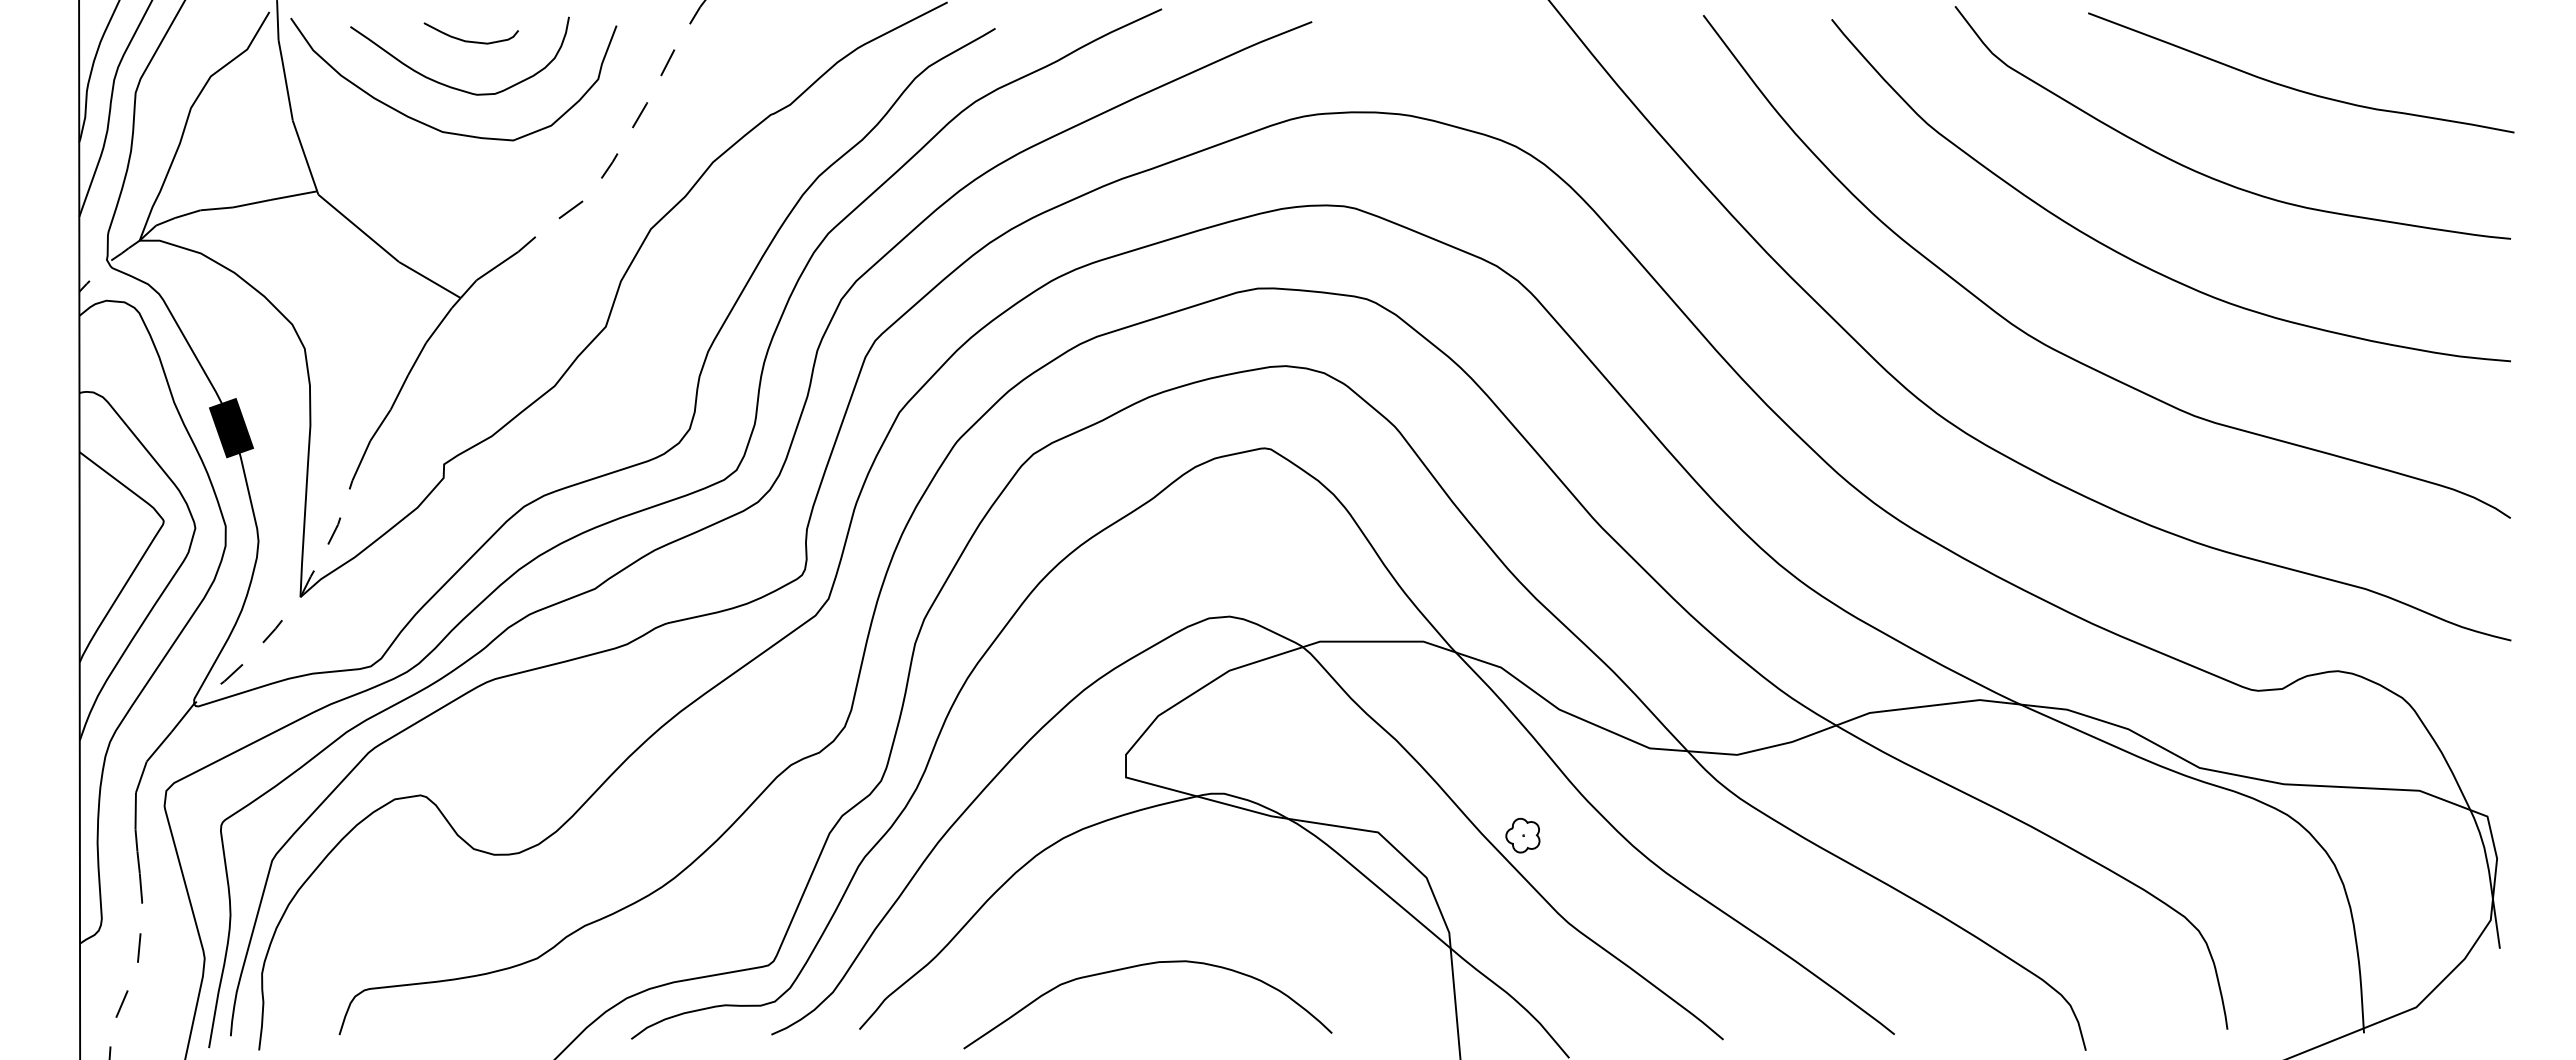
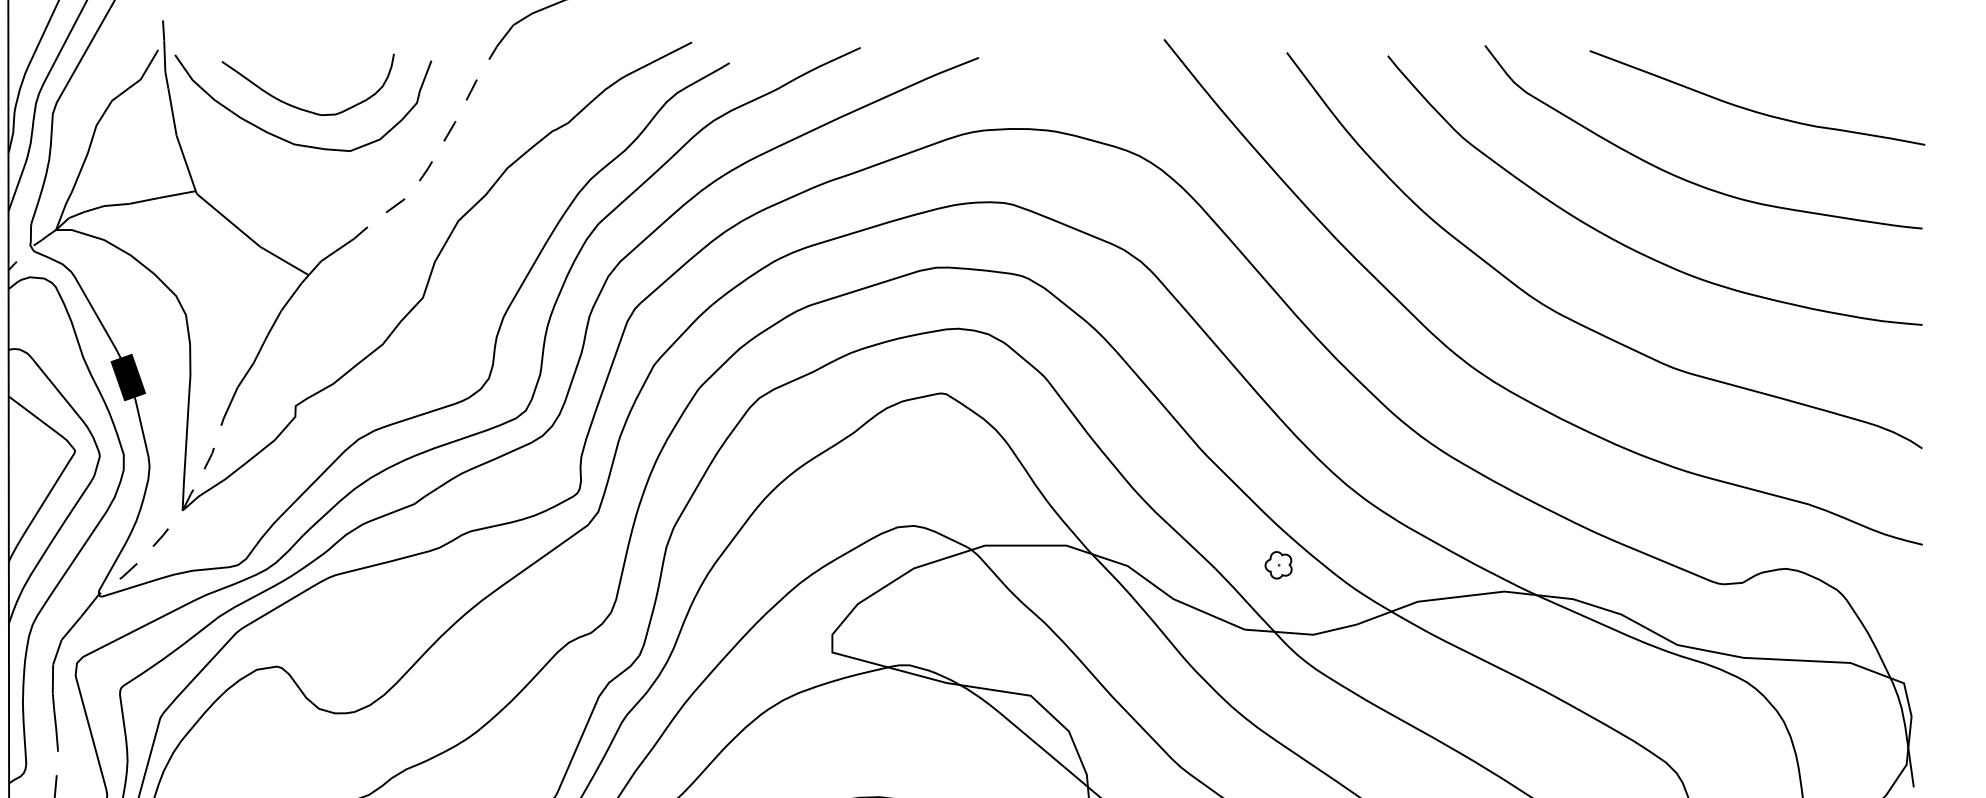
curve: (469, 40) -> (315, 72), removed
part: (1522, 835) -> (1278, 565), moved

